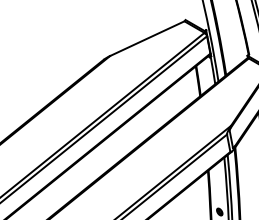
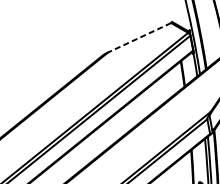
line: (146, 38) -> (138, 37), solid -> dashed

